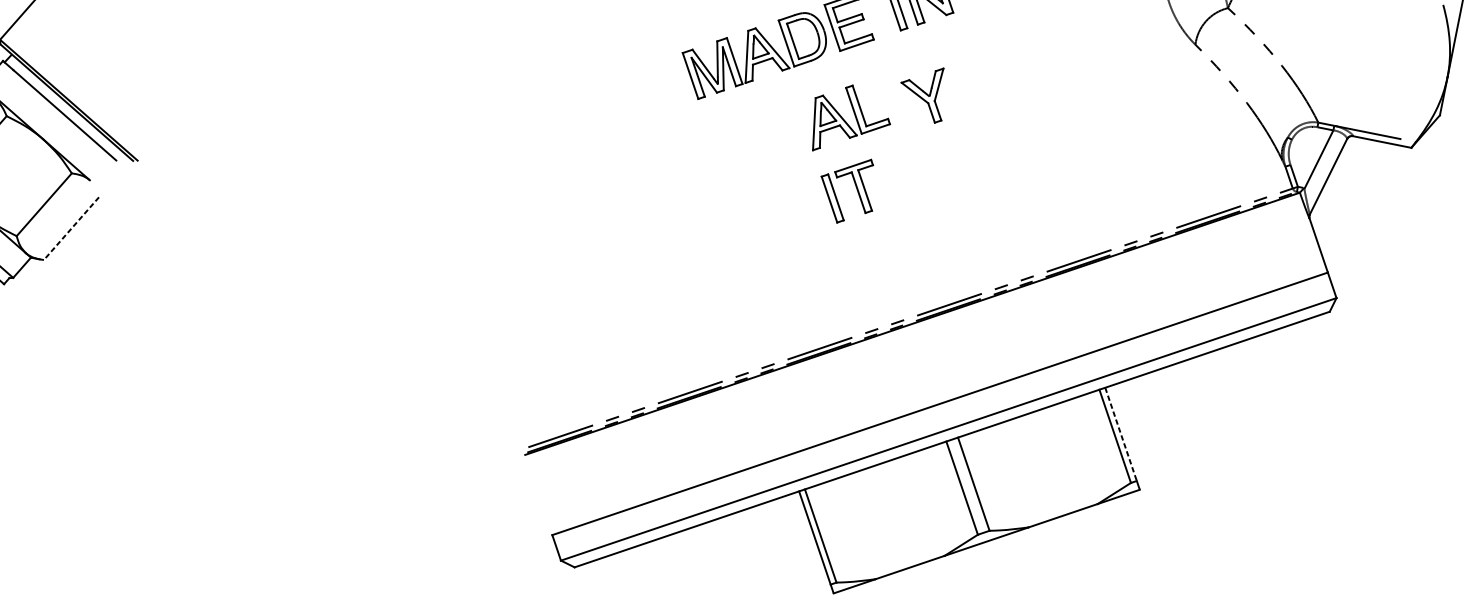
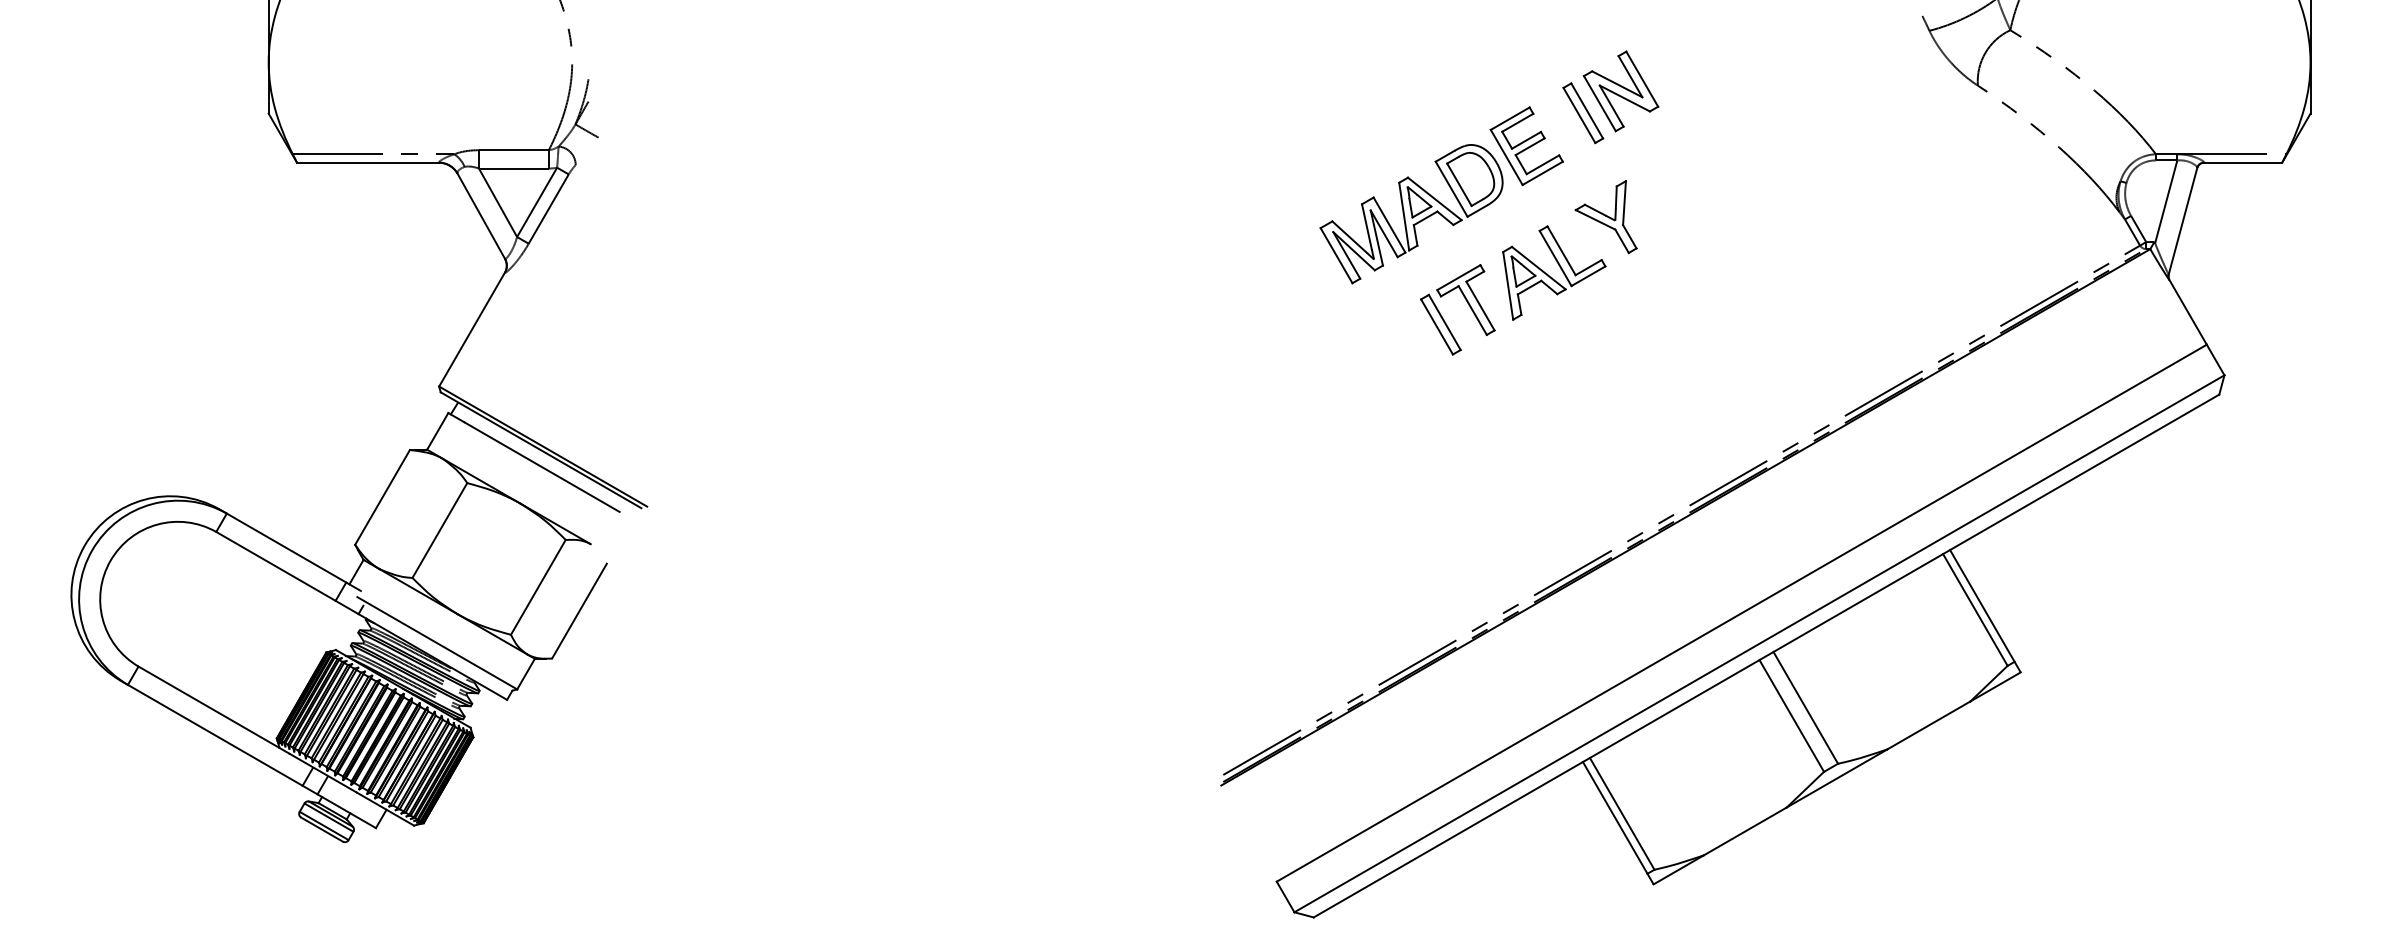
part: (922, 92) -> (1605, 217), moved
part: (855, 186) -> (1467, 303), moved
line: (71, 228) -> (579, 611), dashed -> solid
line: (1121, 434) -> (1982, 605), dashed -> solid

